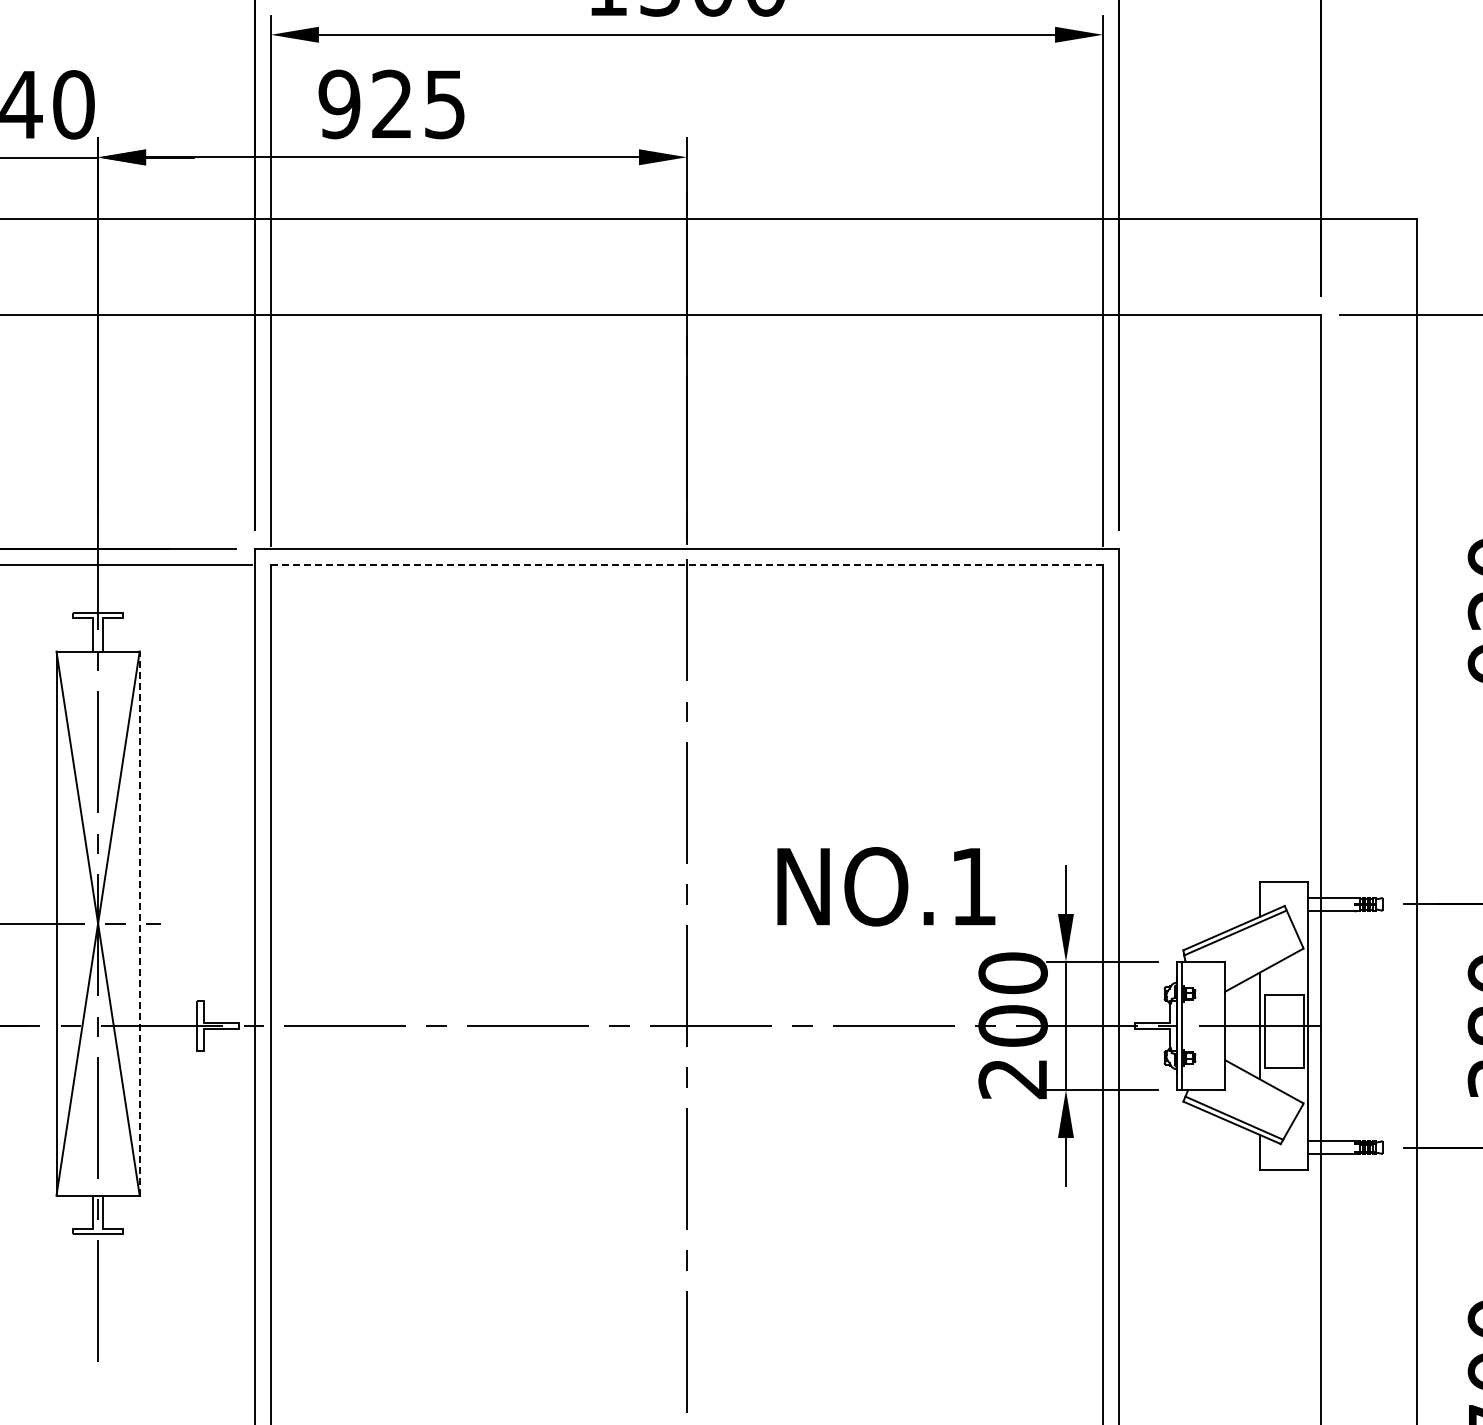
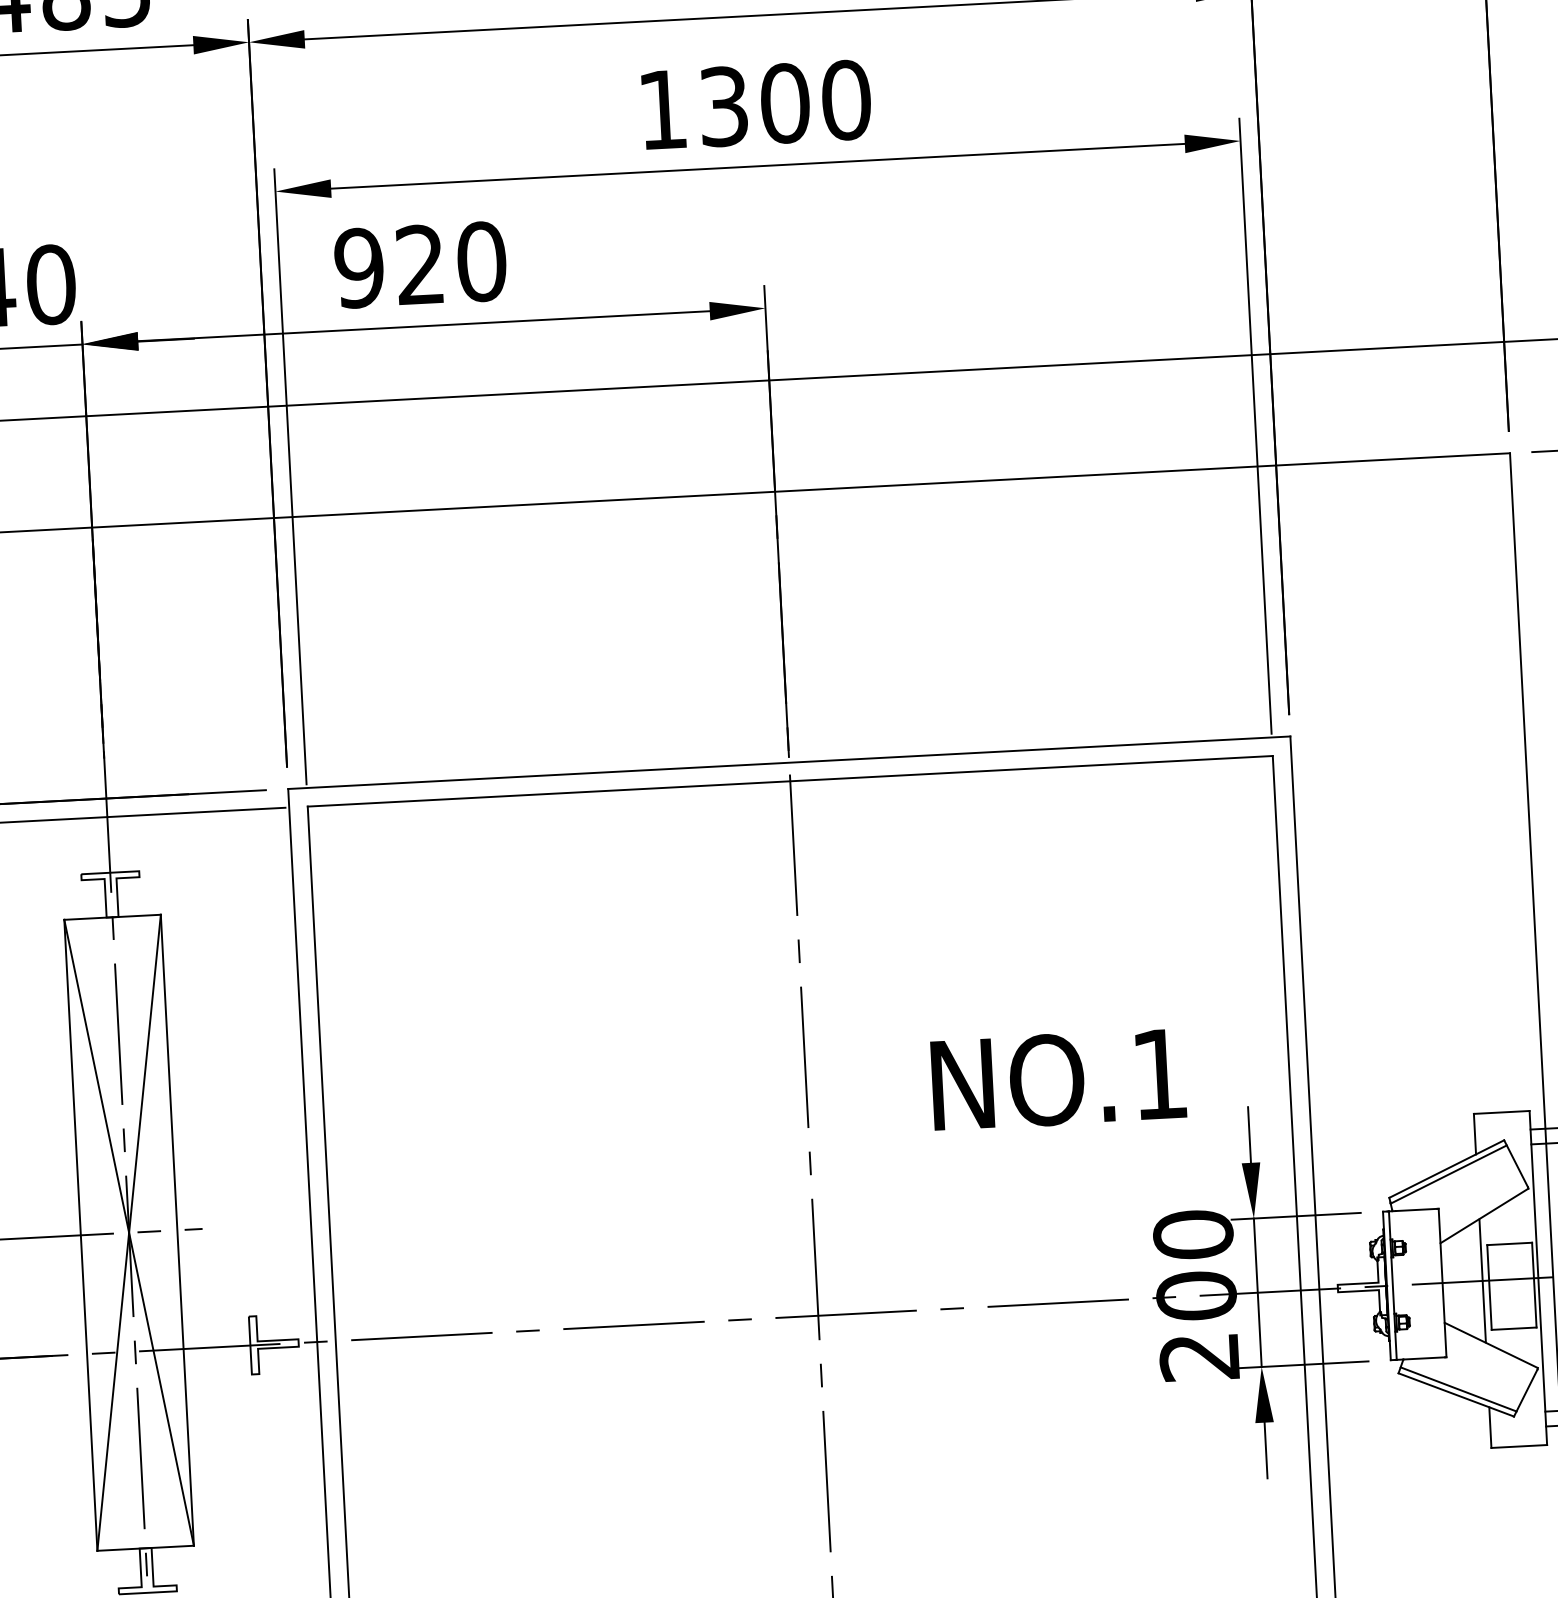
text: (445, 104) -> (482, 261), 925 -> 920
line: (687, 565) -> (790, 781), dashed -> solid
text: (886, 886) -> (1058, 1079), moved
line: (139, 923) -> (177, 1230), dashed -> solid

